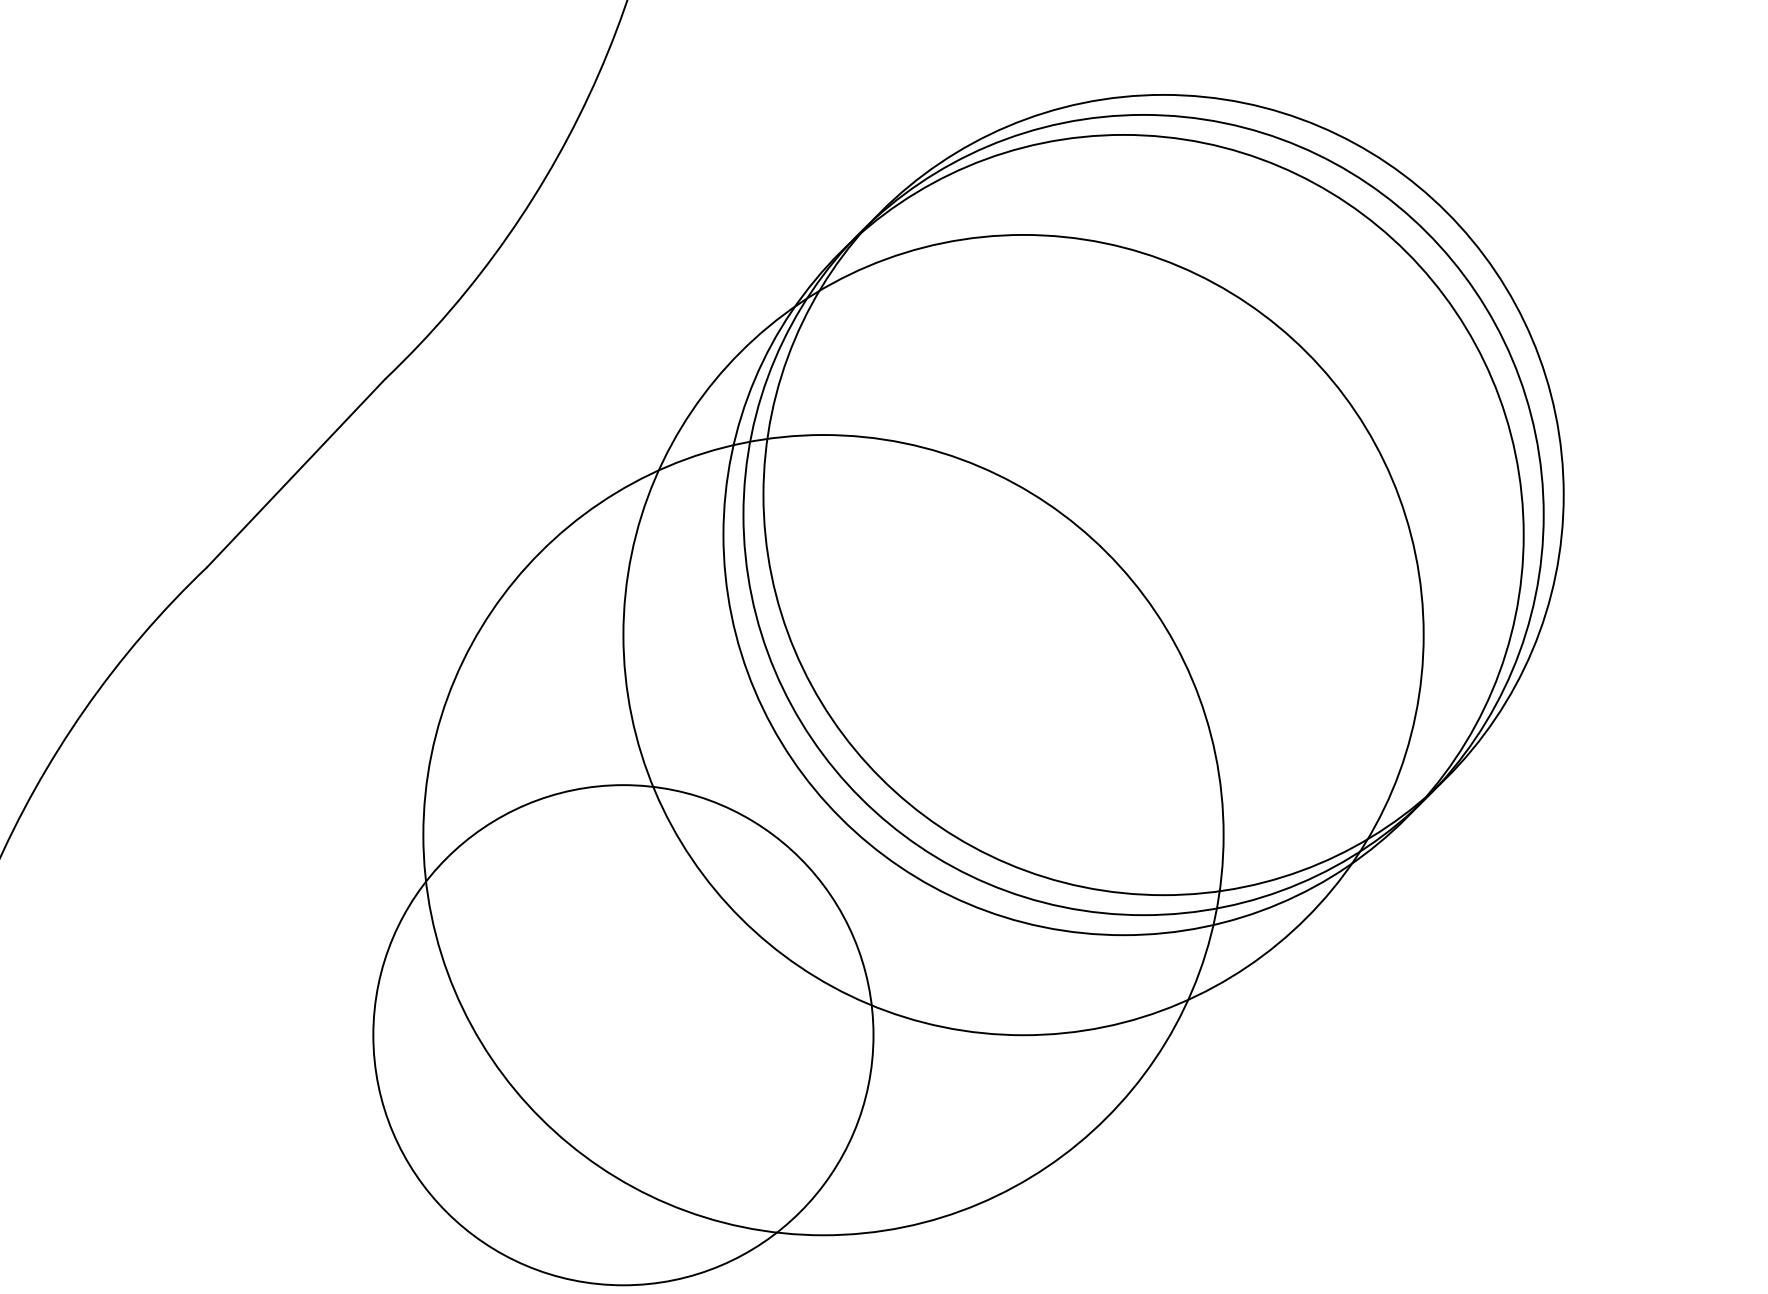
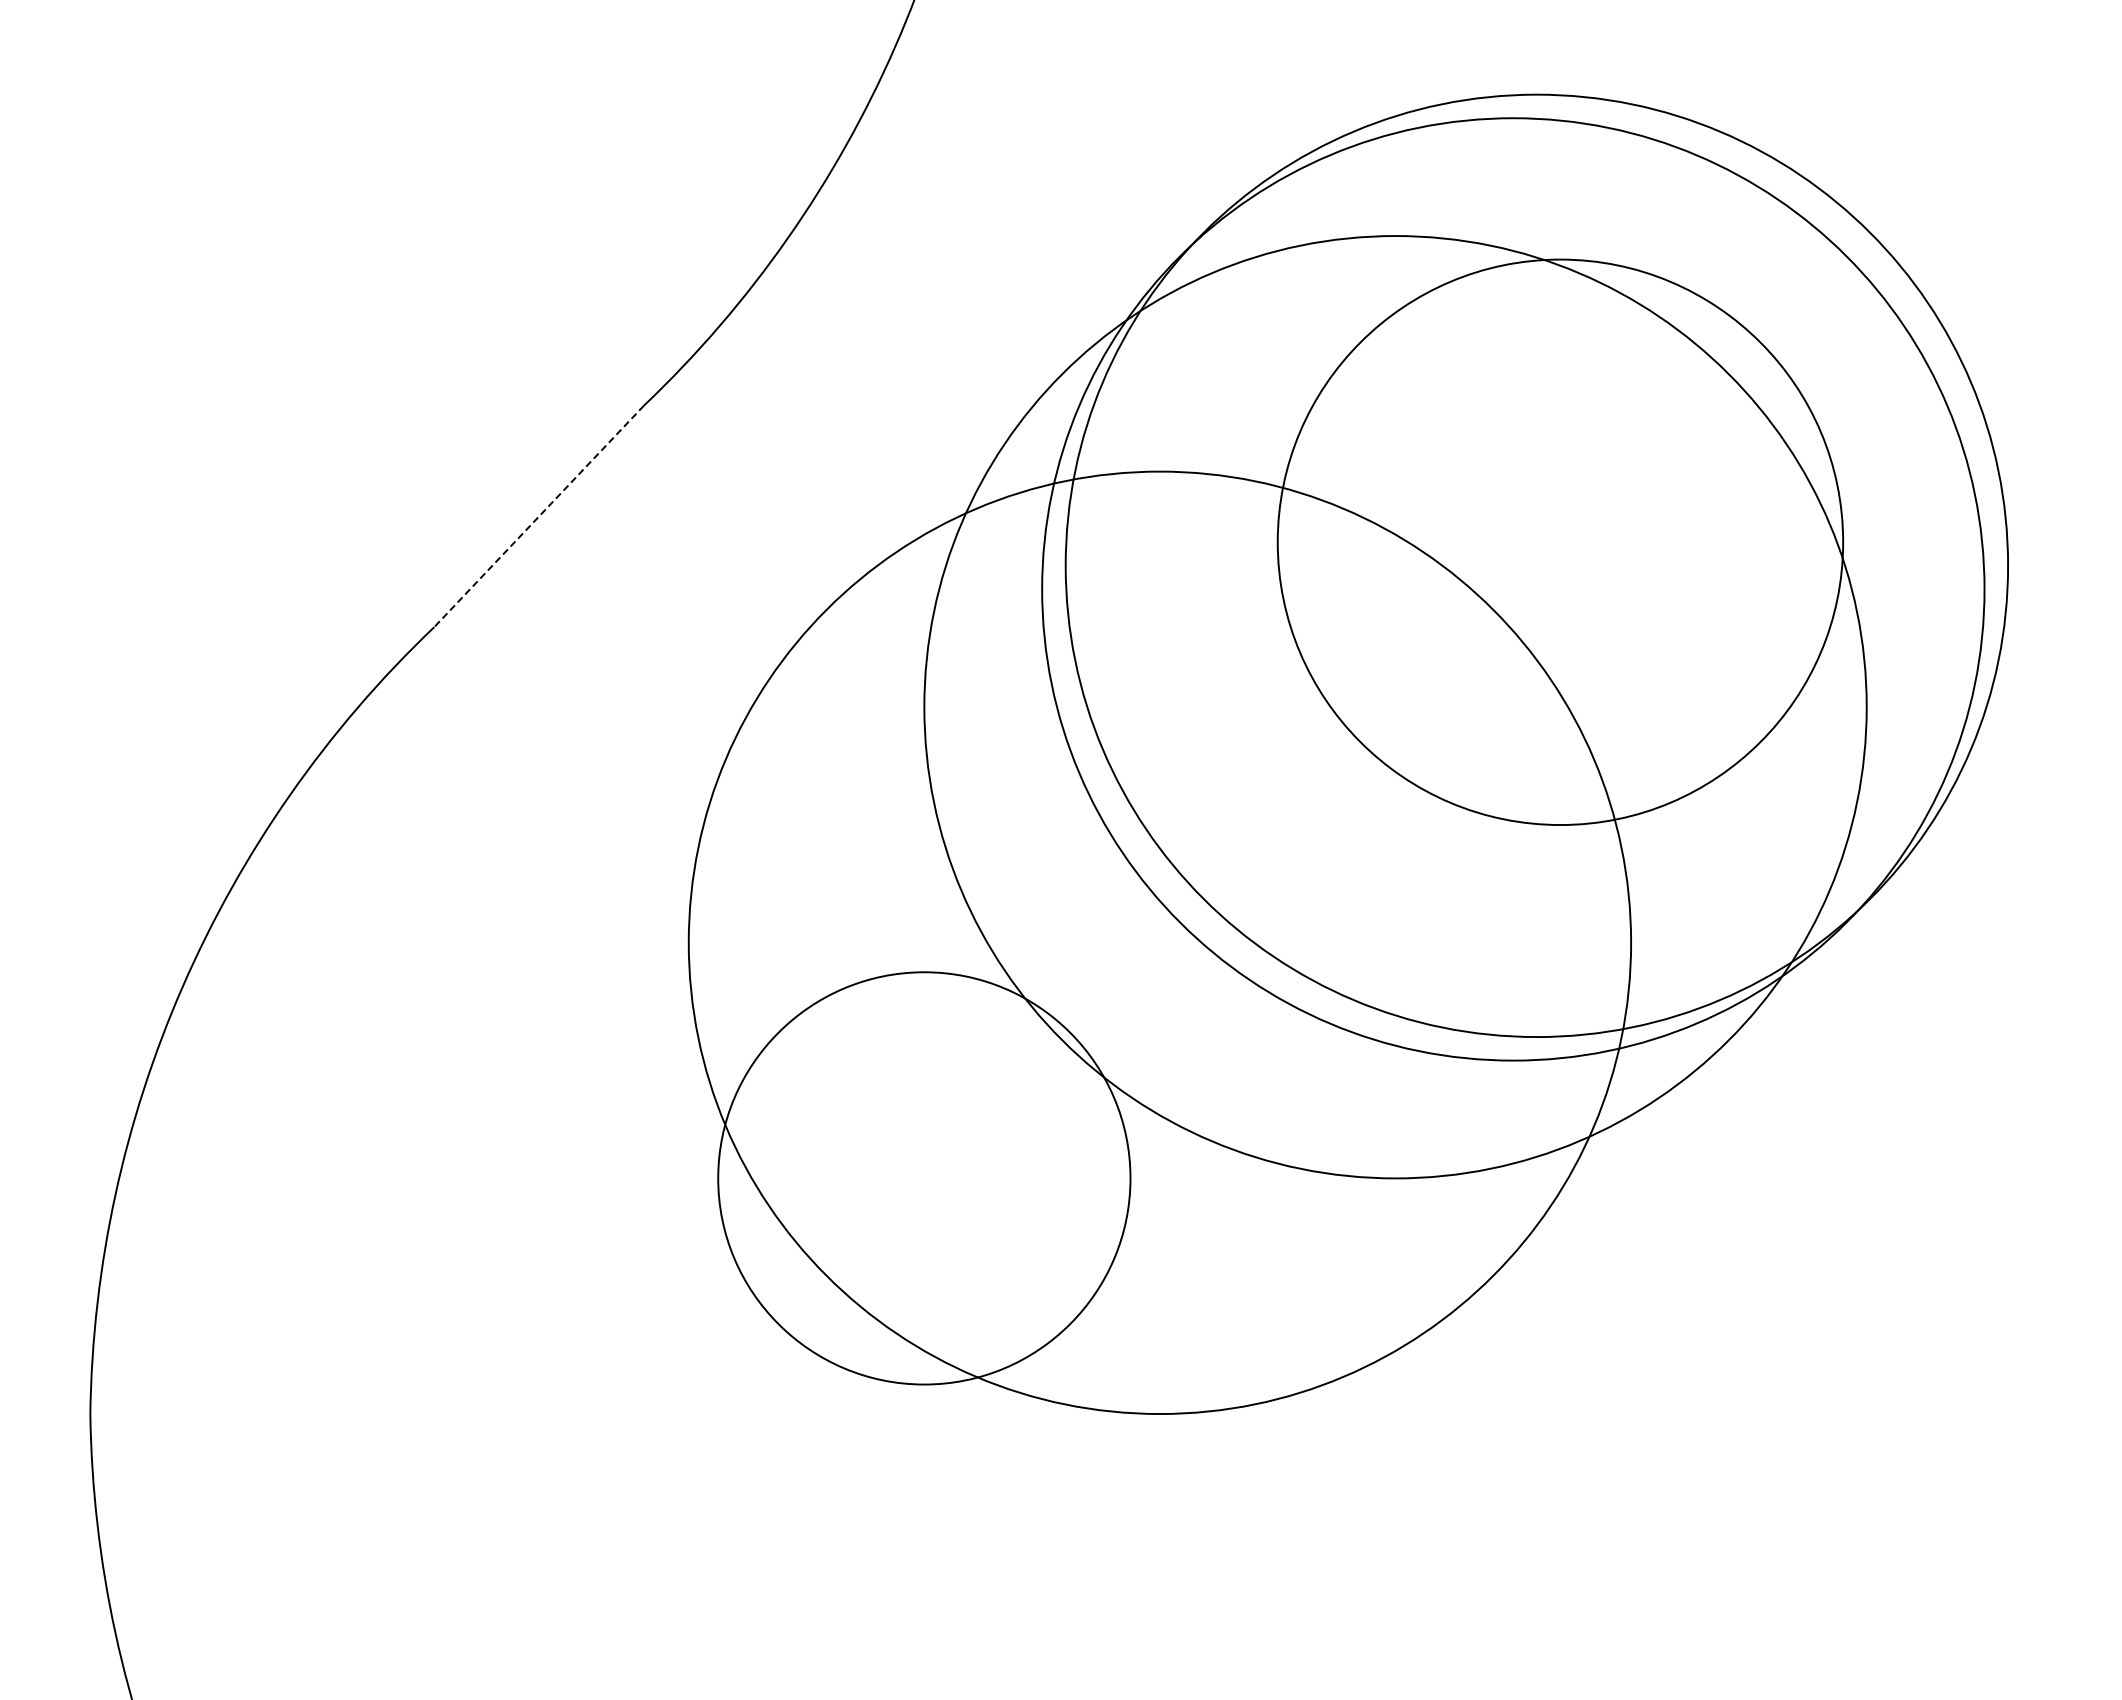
line: (295, 473) -> (538, 516), solid -> dashed
circle: (1163, 495) -> (1560, 542), size x0.6
circle: (622, 1034) -> (923, 1177), size x0.7

